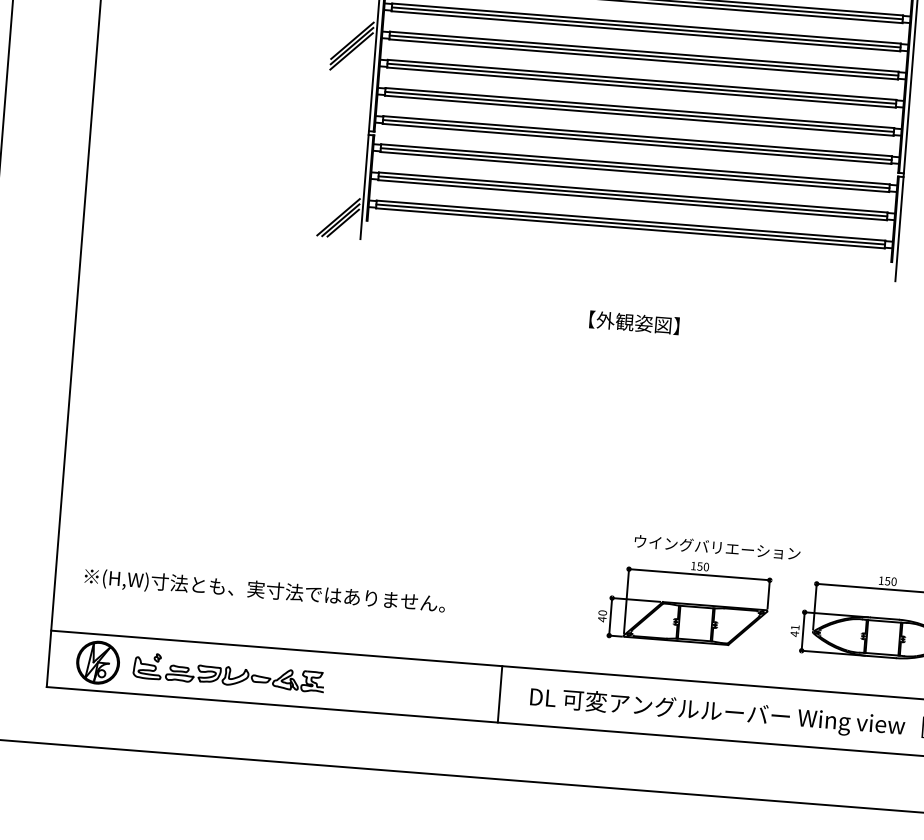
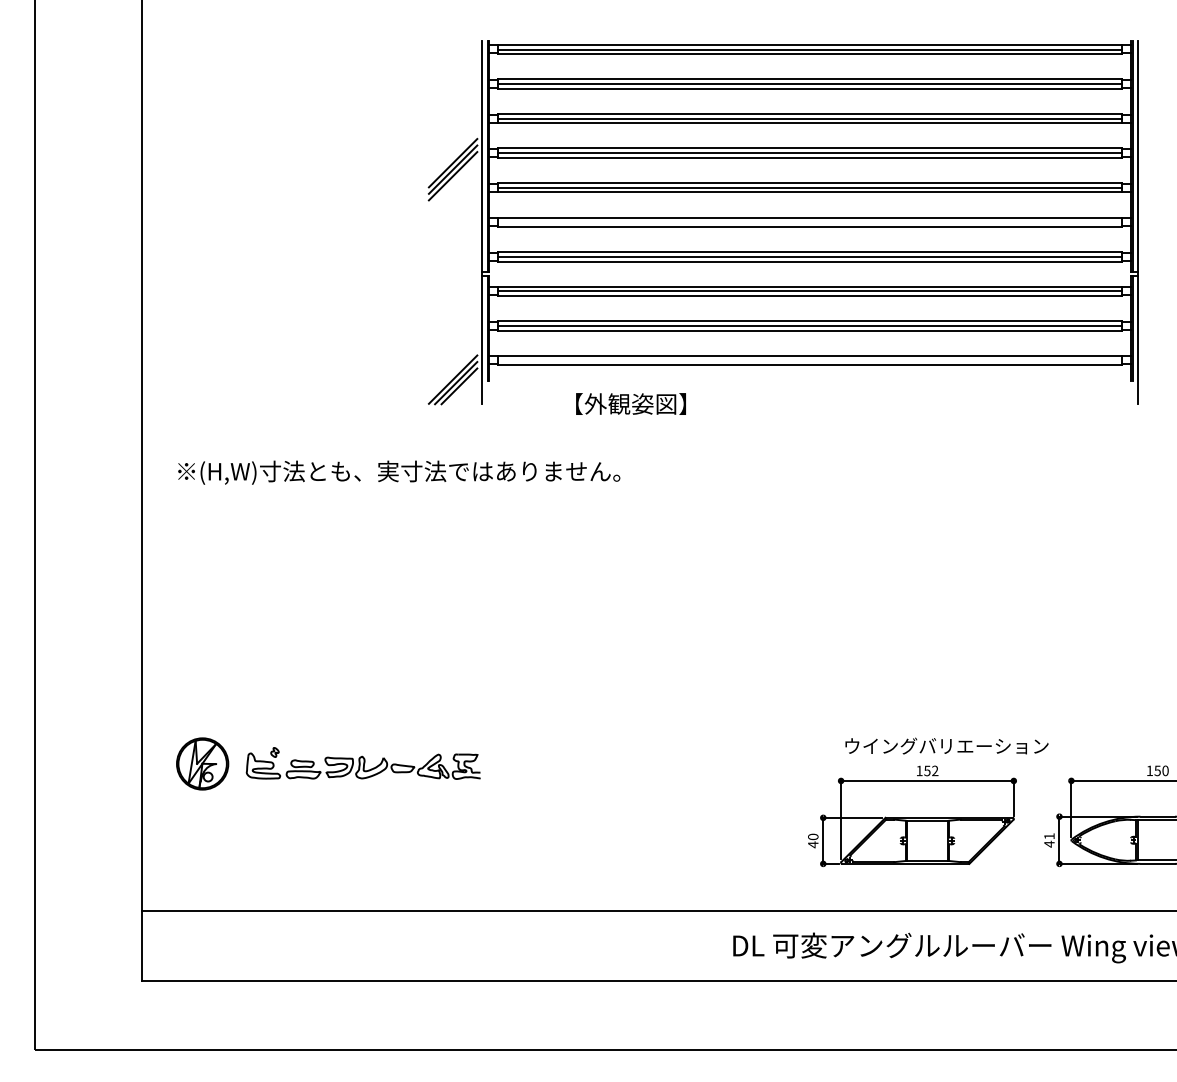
line: (639, 112) -> (810, 222), removed
line: (631, 224) -> (810, 360), removed
text: (634, 322) -> (630, 403), moved
text: (706, 566) -> (935, 770), 150 -> 152
text: (265, 591) -> (399, 472), moved
part: (200, 670) -> (328, 763), moved
line: (499, 693) -> (695, 945), removed

